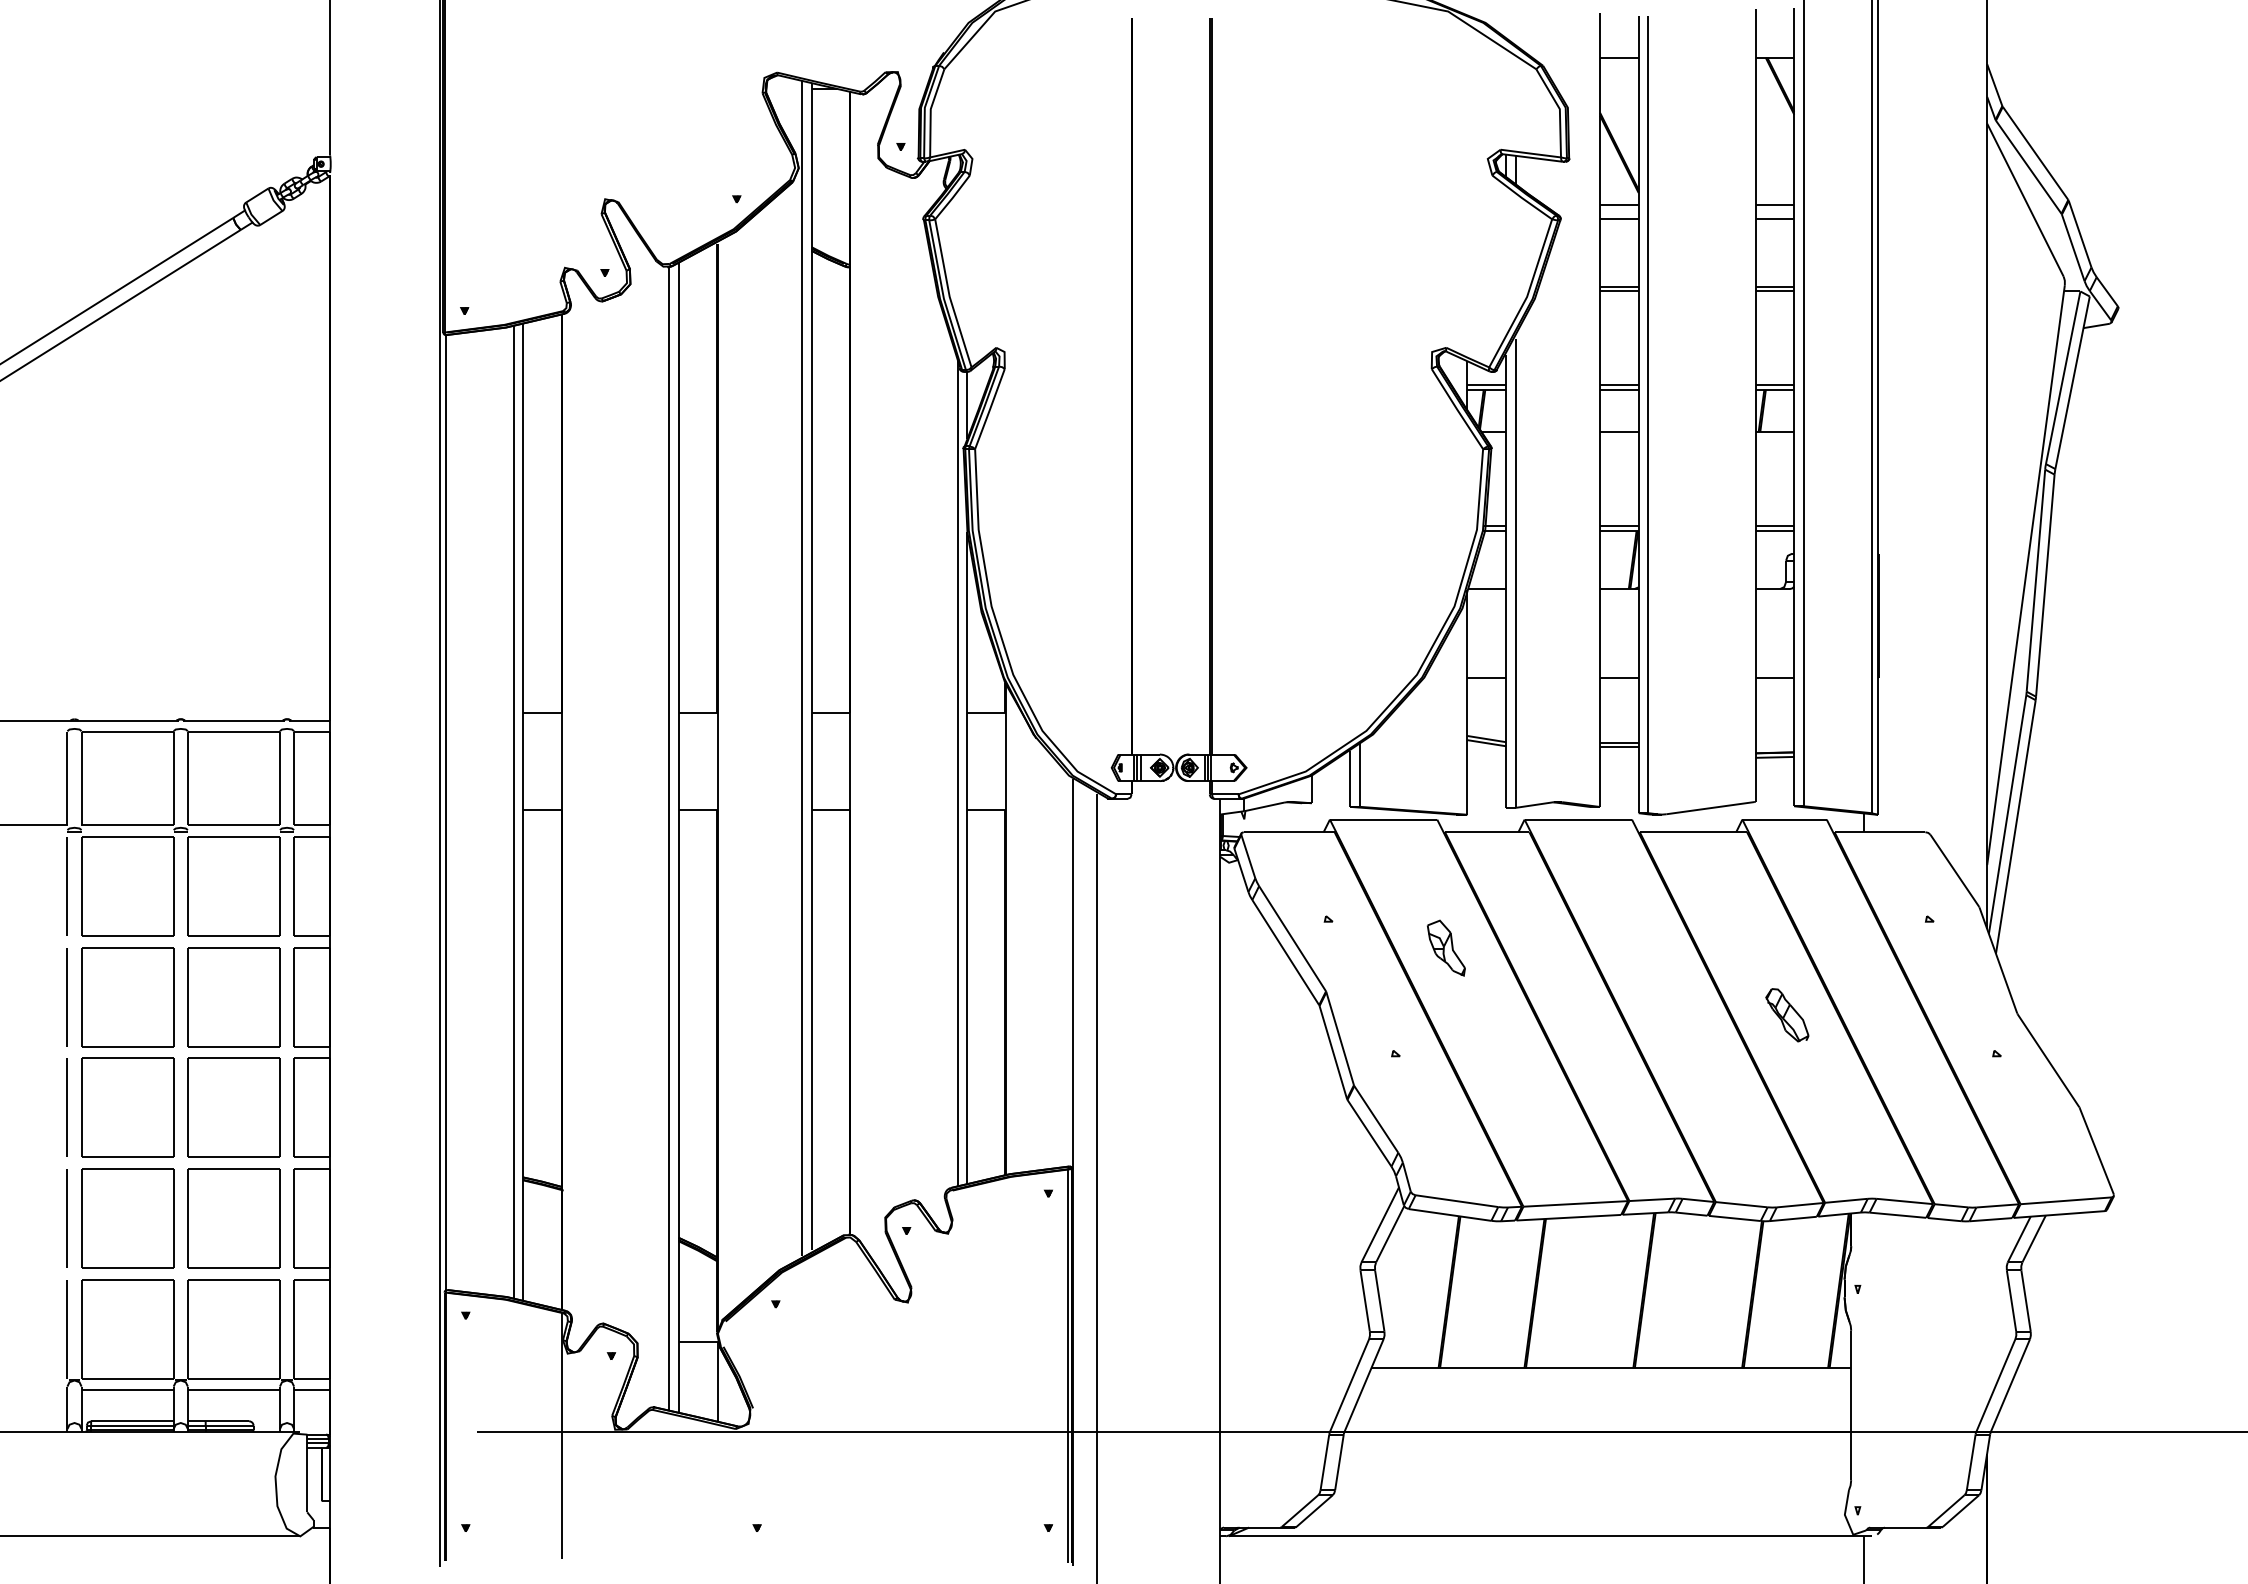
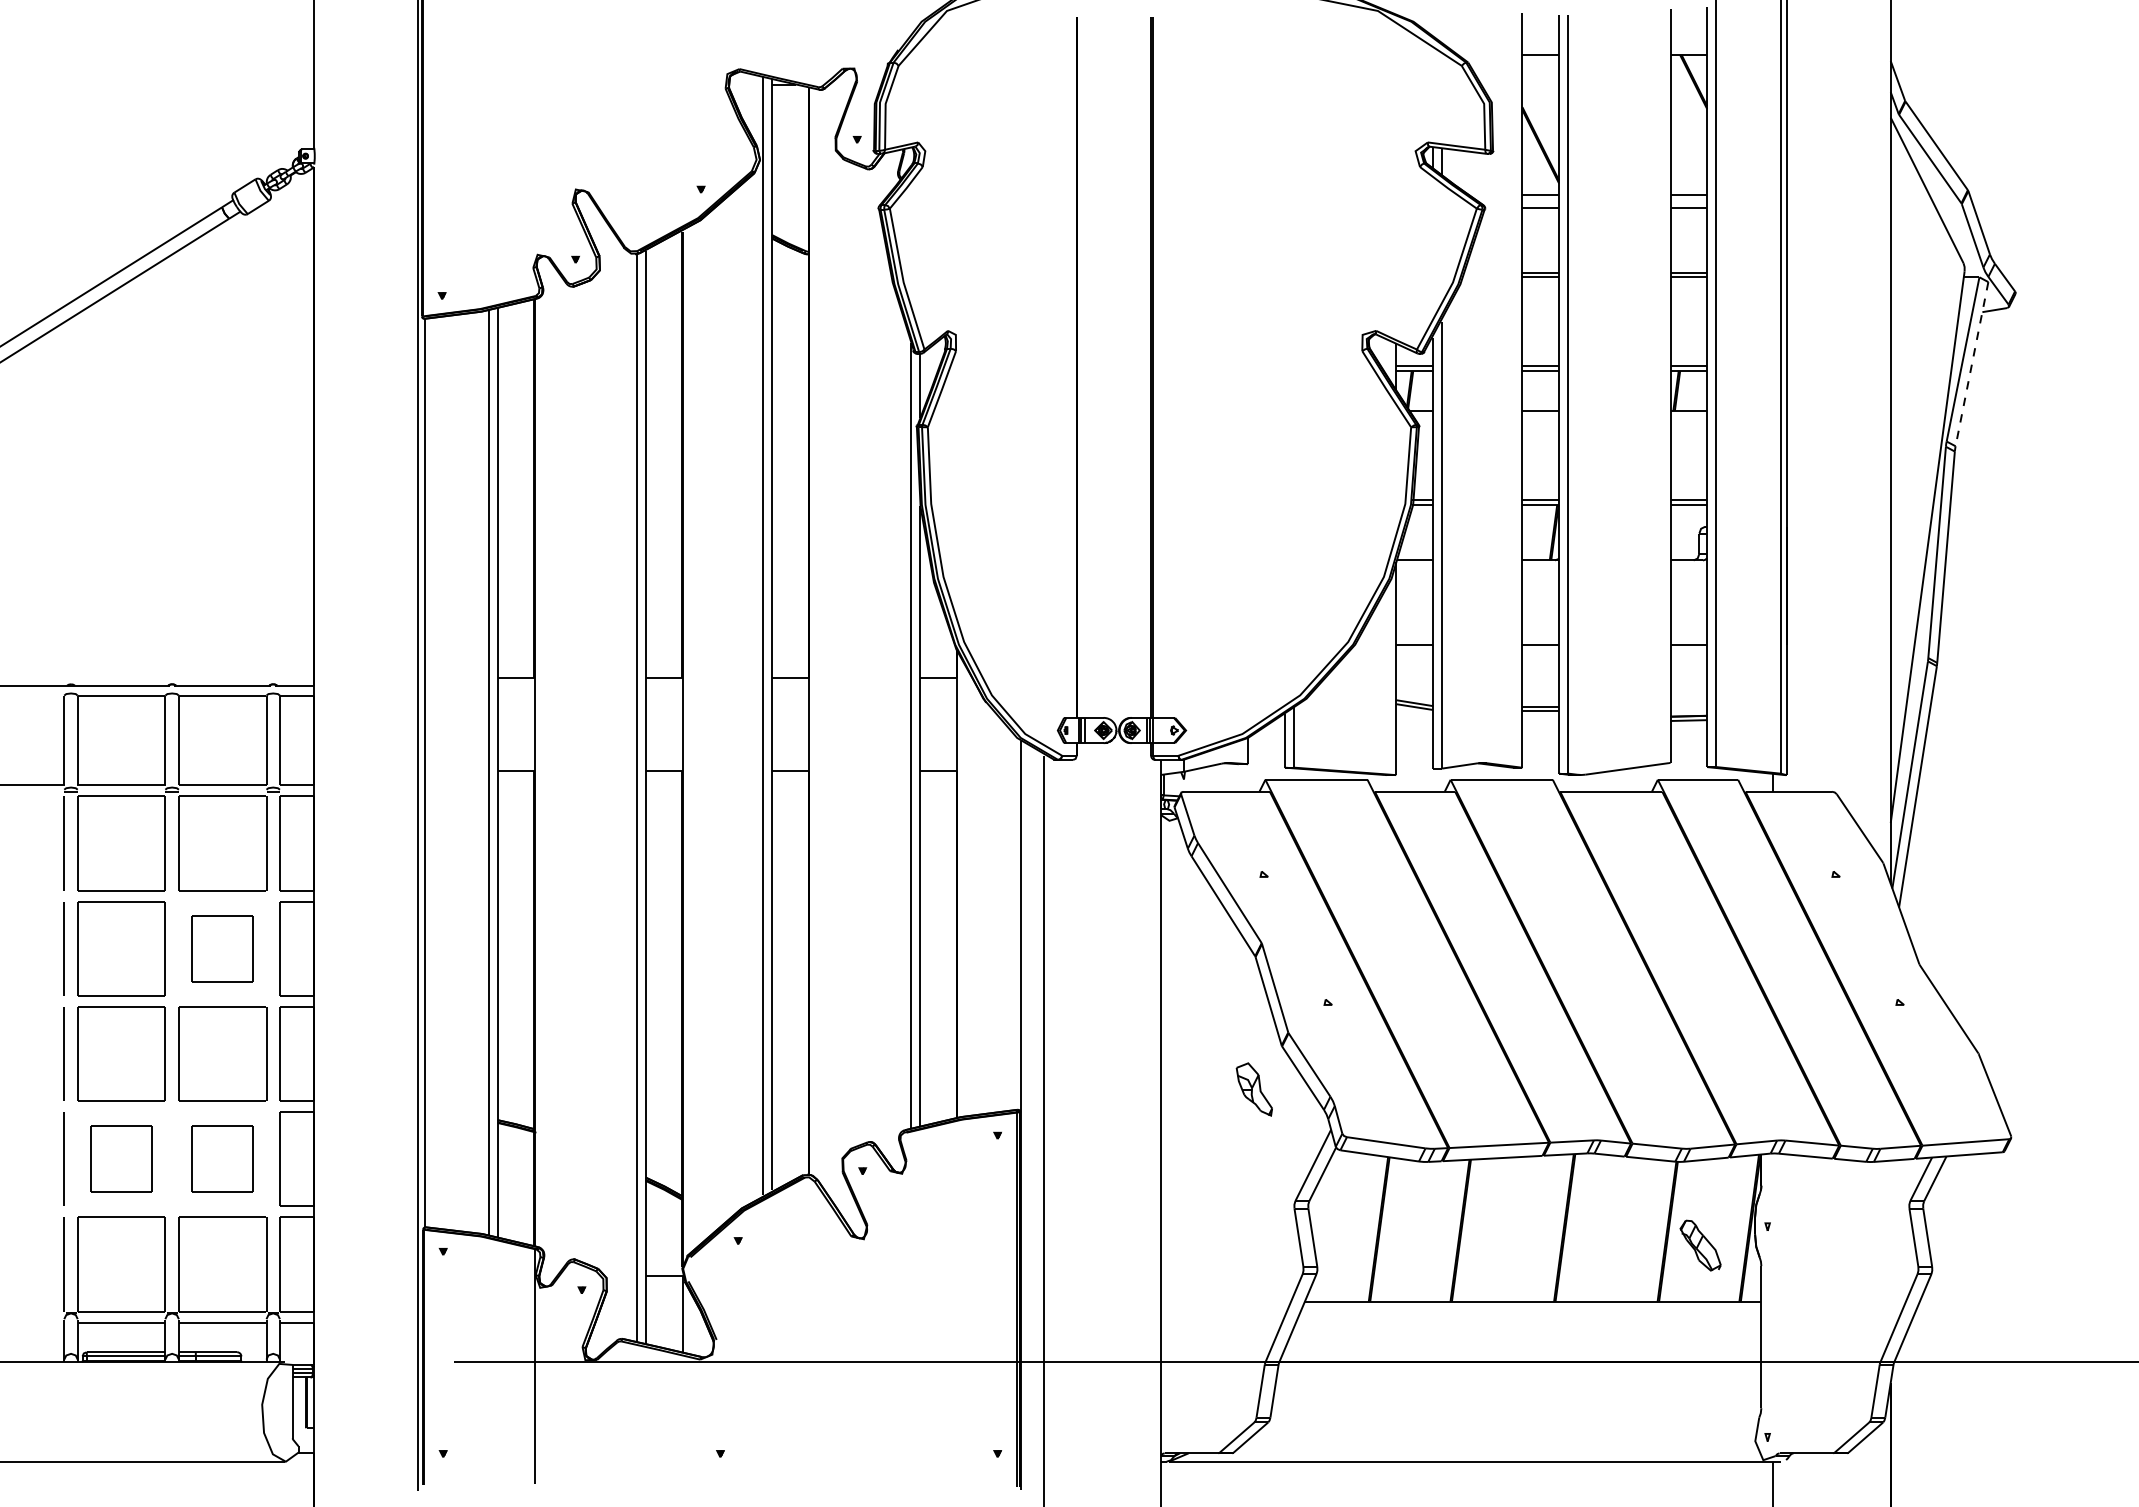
line: (2072, 382) -> (1971, 363), solid -> dashed
part: (1446, 947) -> (1254, 1088), moved
part: (233, 997) -> (222, 949), size x0.7
part: (1787, 1015) -> (1700, 1245), moved
part: (127, 1218) -> (121, 1159), size x0.7
part: (233, 1218) -> (222, 1159), size x0.7

